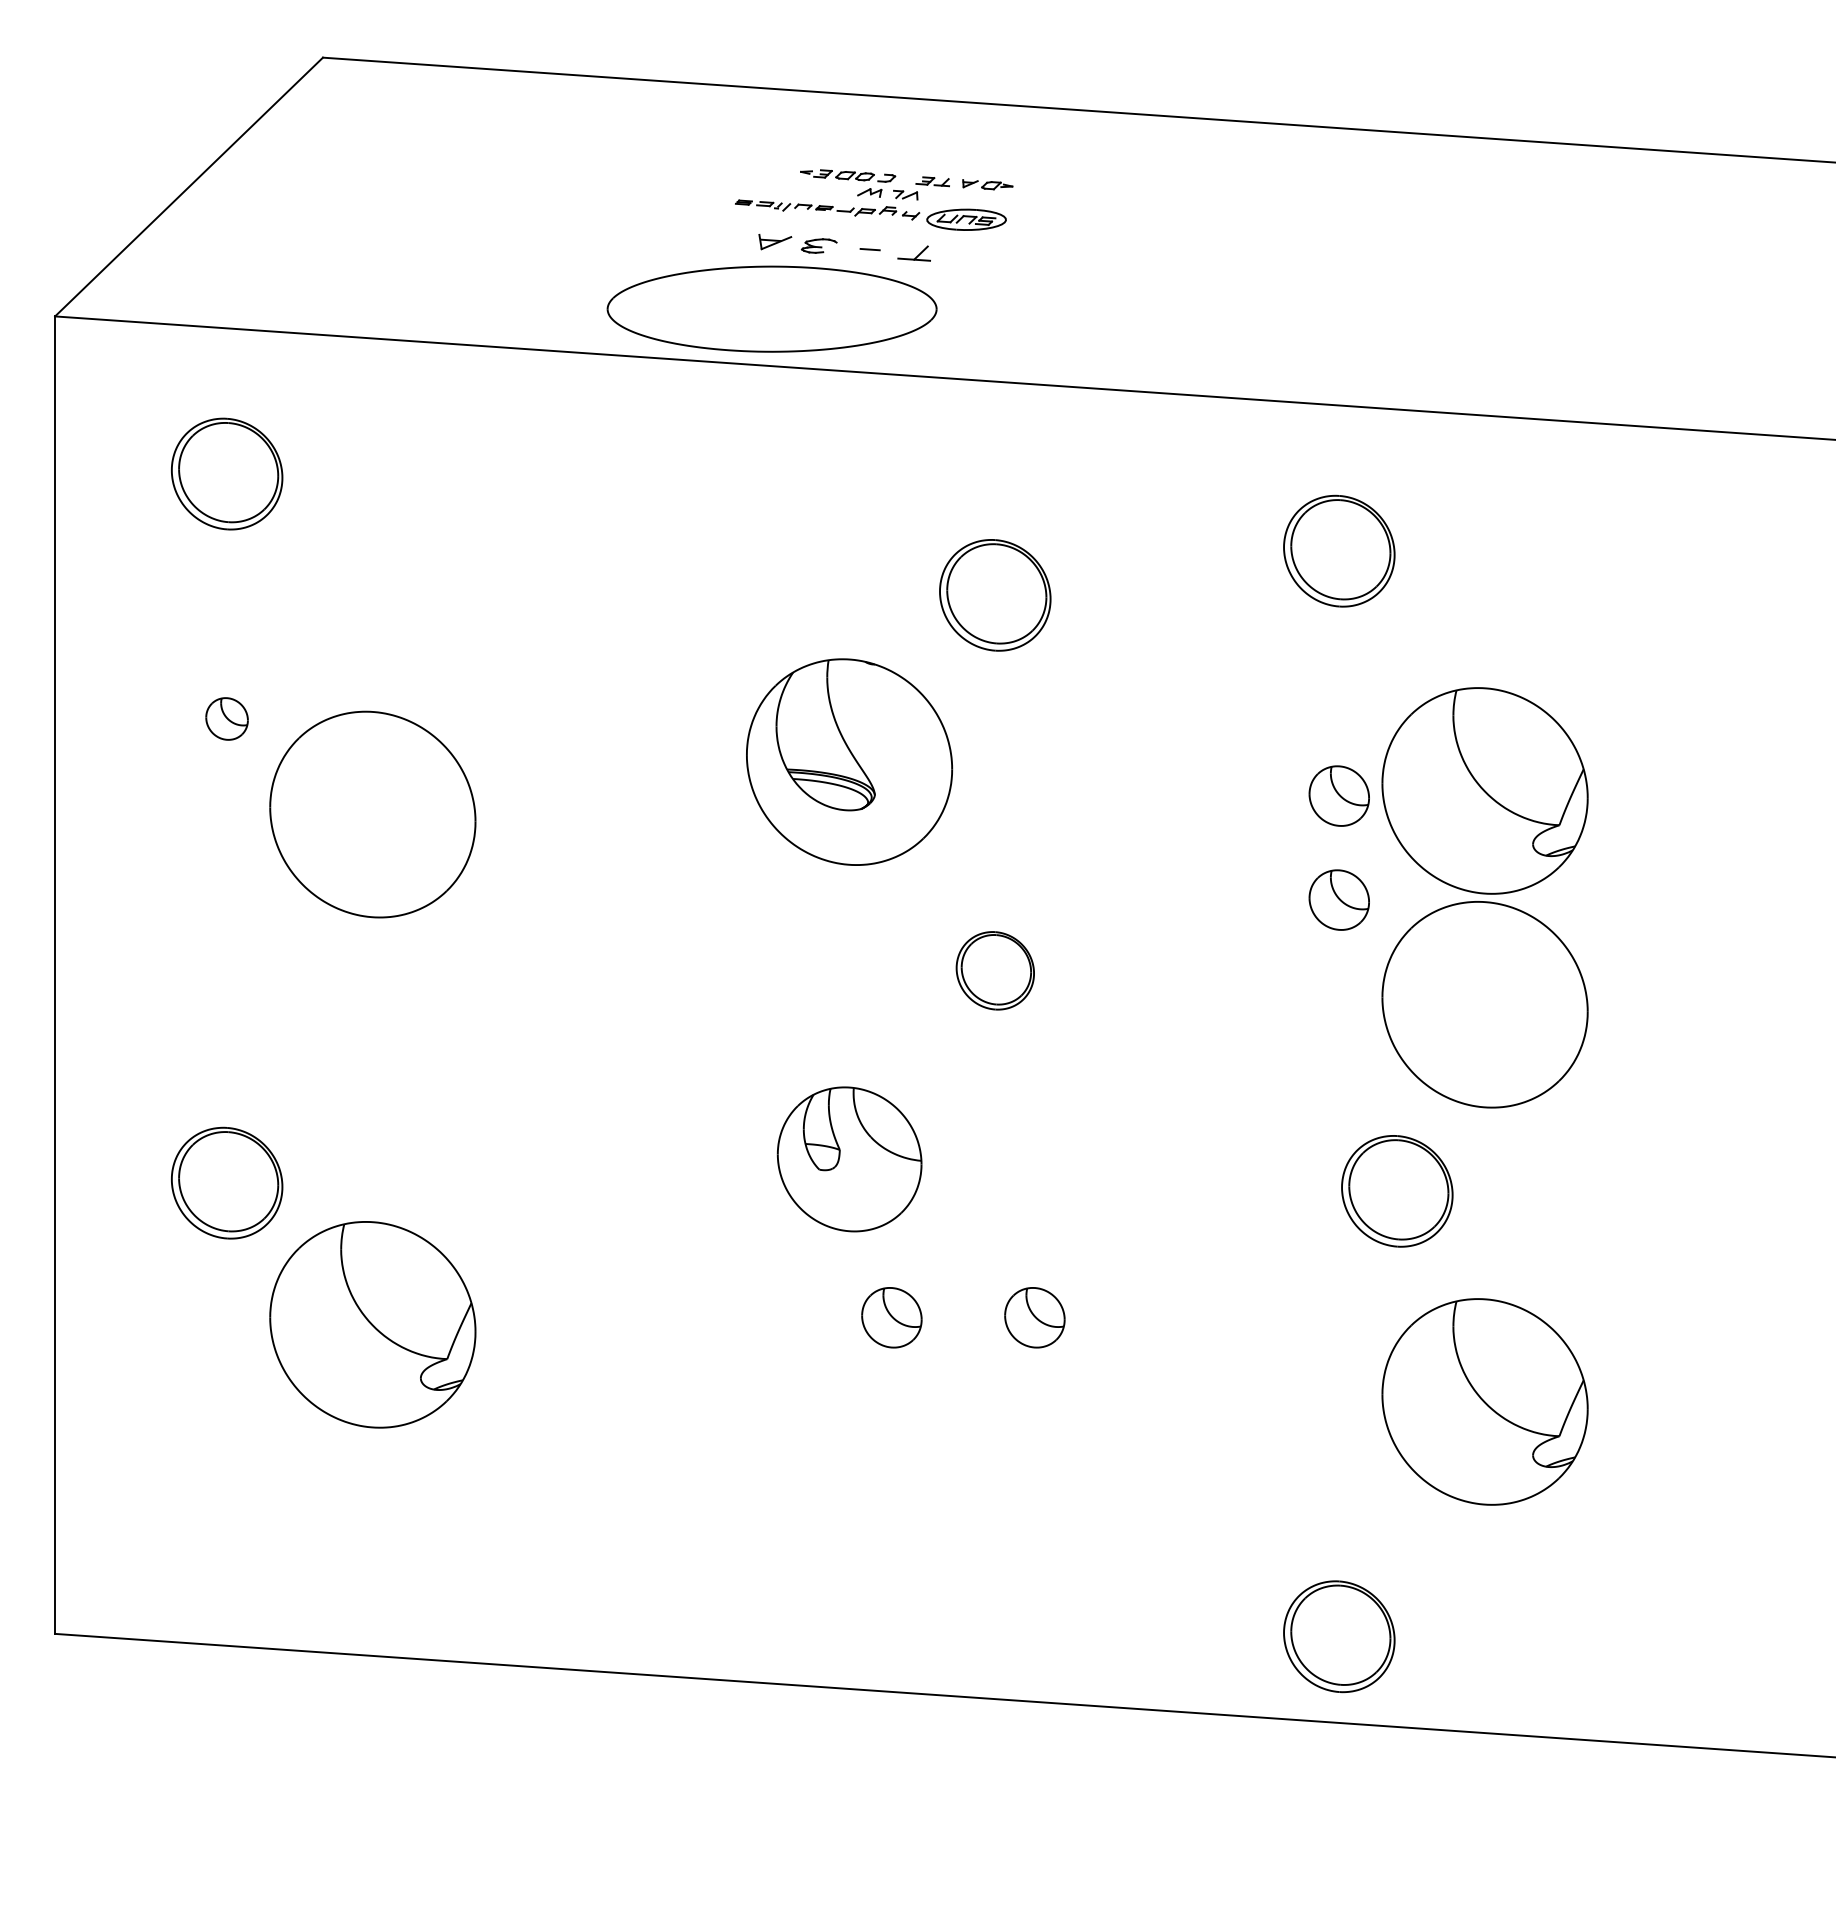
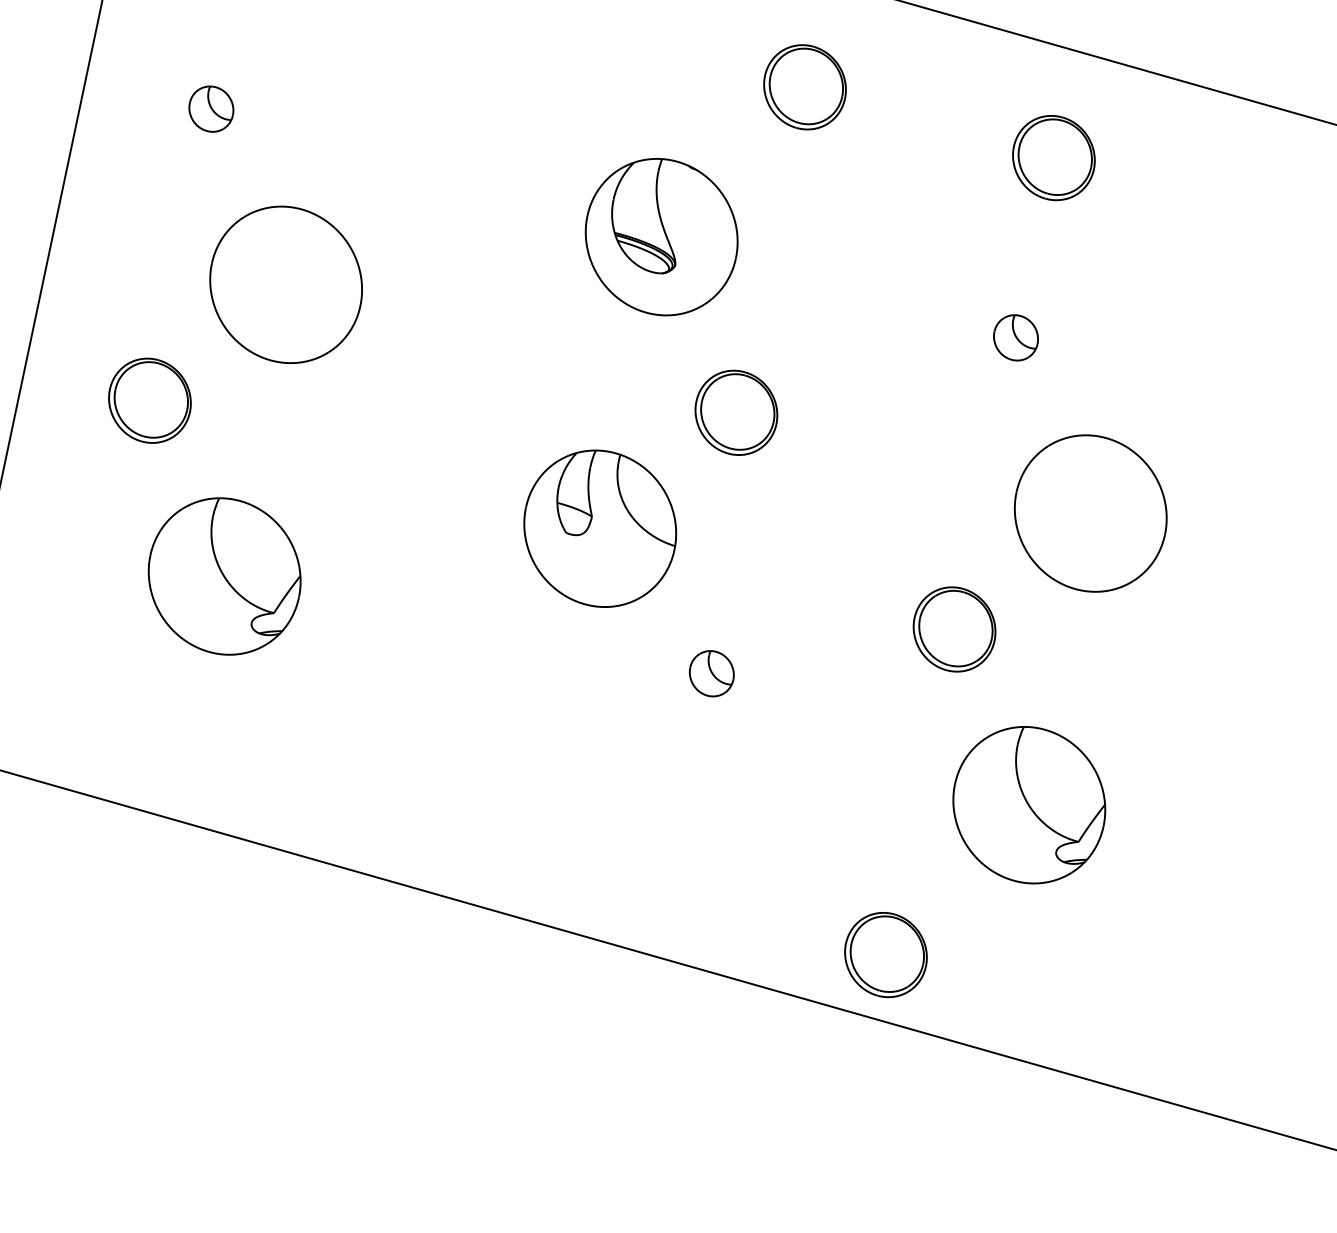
part: (995, 595) -> (805, 87), moved
part: (226, 718) -> (211, 108), size x1.43
part: (1484, 790) -> (1123, 356), removed
part: (372, 814) -> (285, 284), moved
part: (1338, 899) -> (999, 413), removed
part: (995, 970) -> (736, 412), size x1.43
part: (849, 1159) -> (600, 528), size x1.43
part: (227, 1182) -> (150, 400), moved
part: (1397, 1191) -> (954, 629), moved
part: (891, 1317) -> (606, 651), removed

